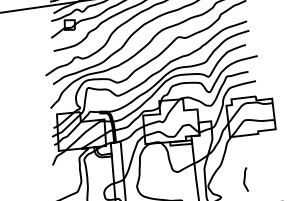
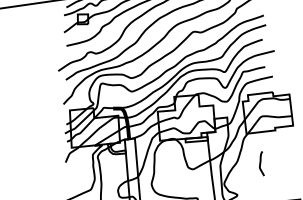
curve: (245, 179) -> (261, 163), moved

